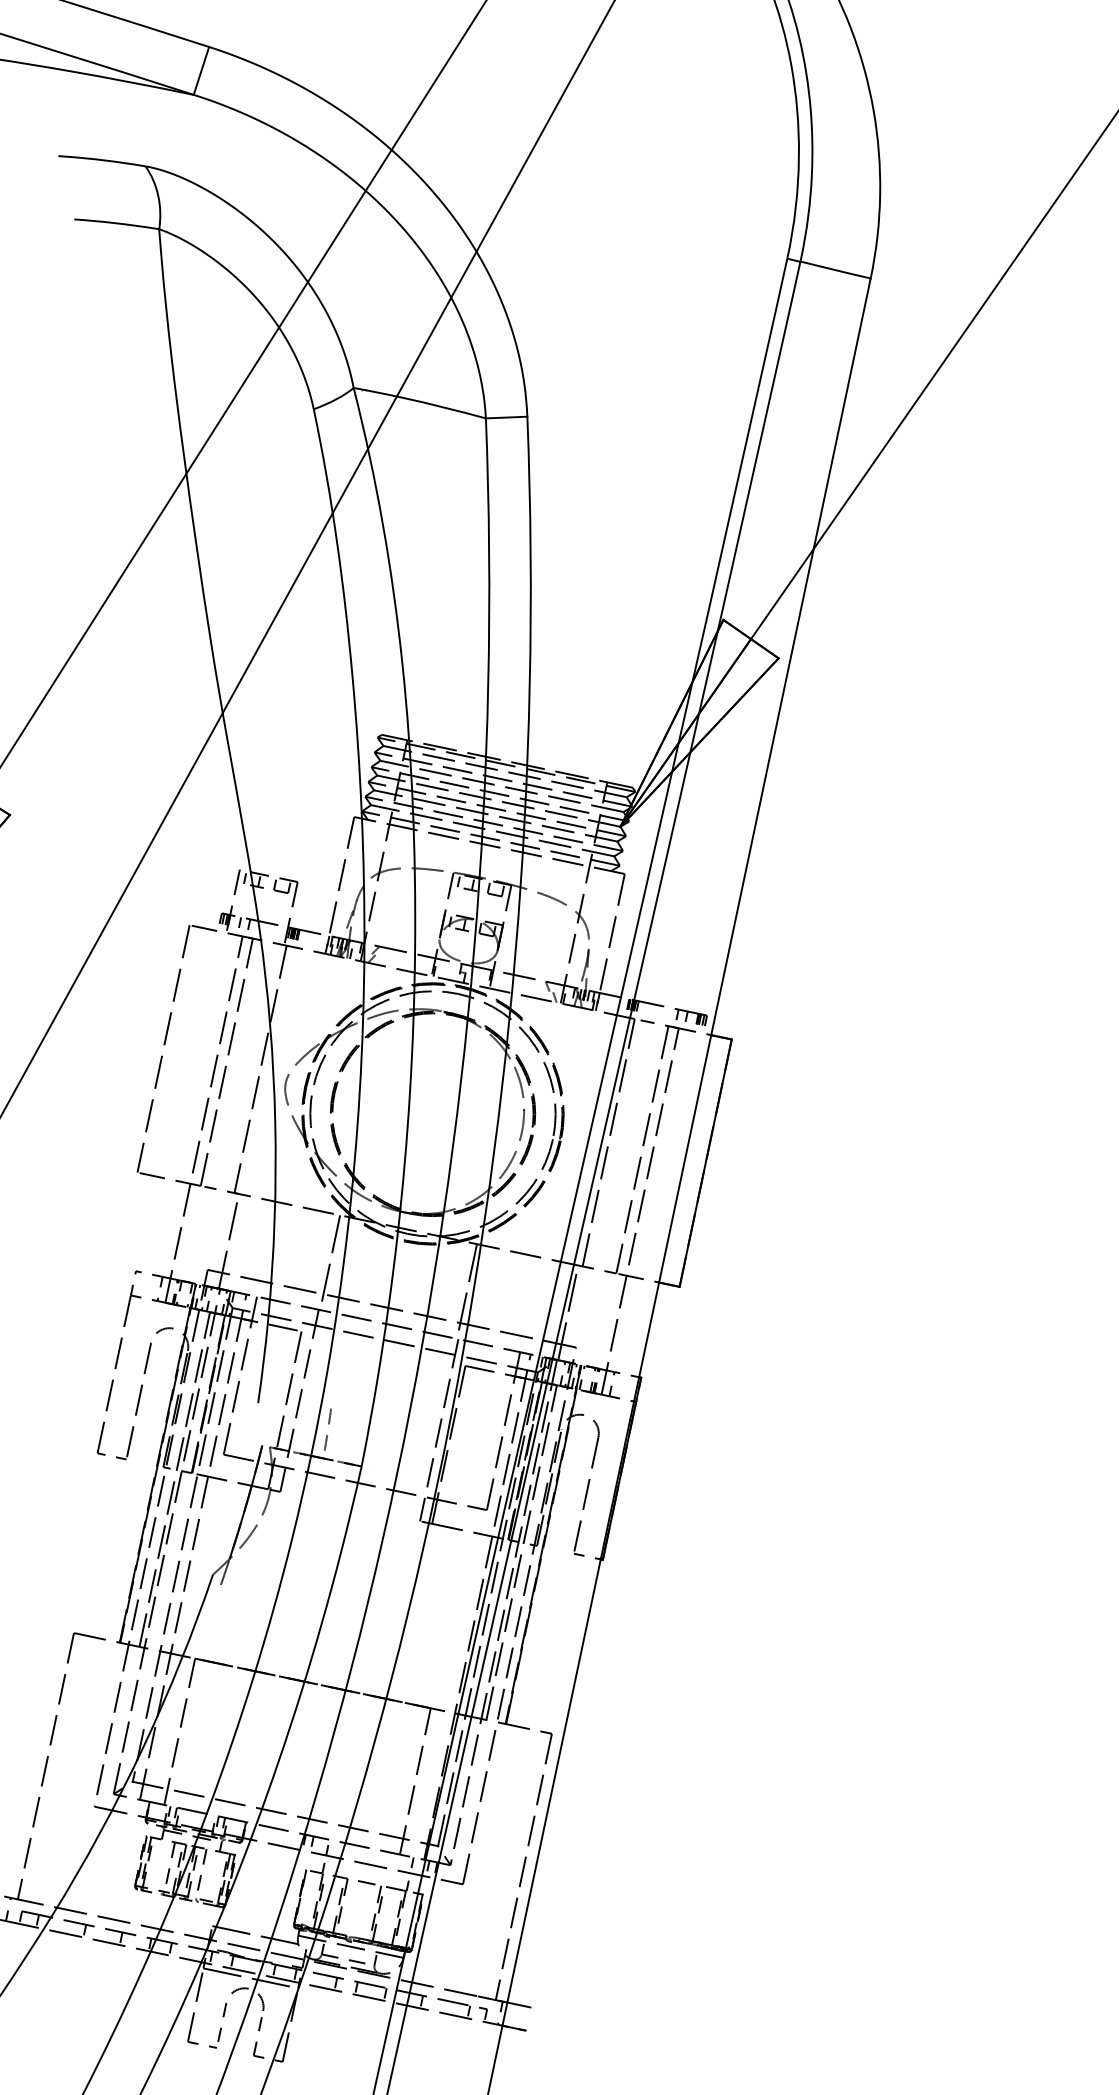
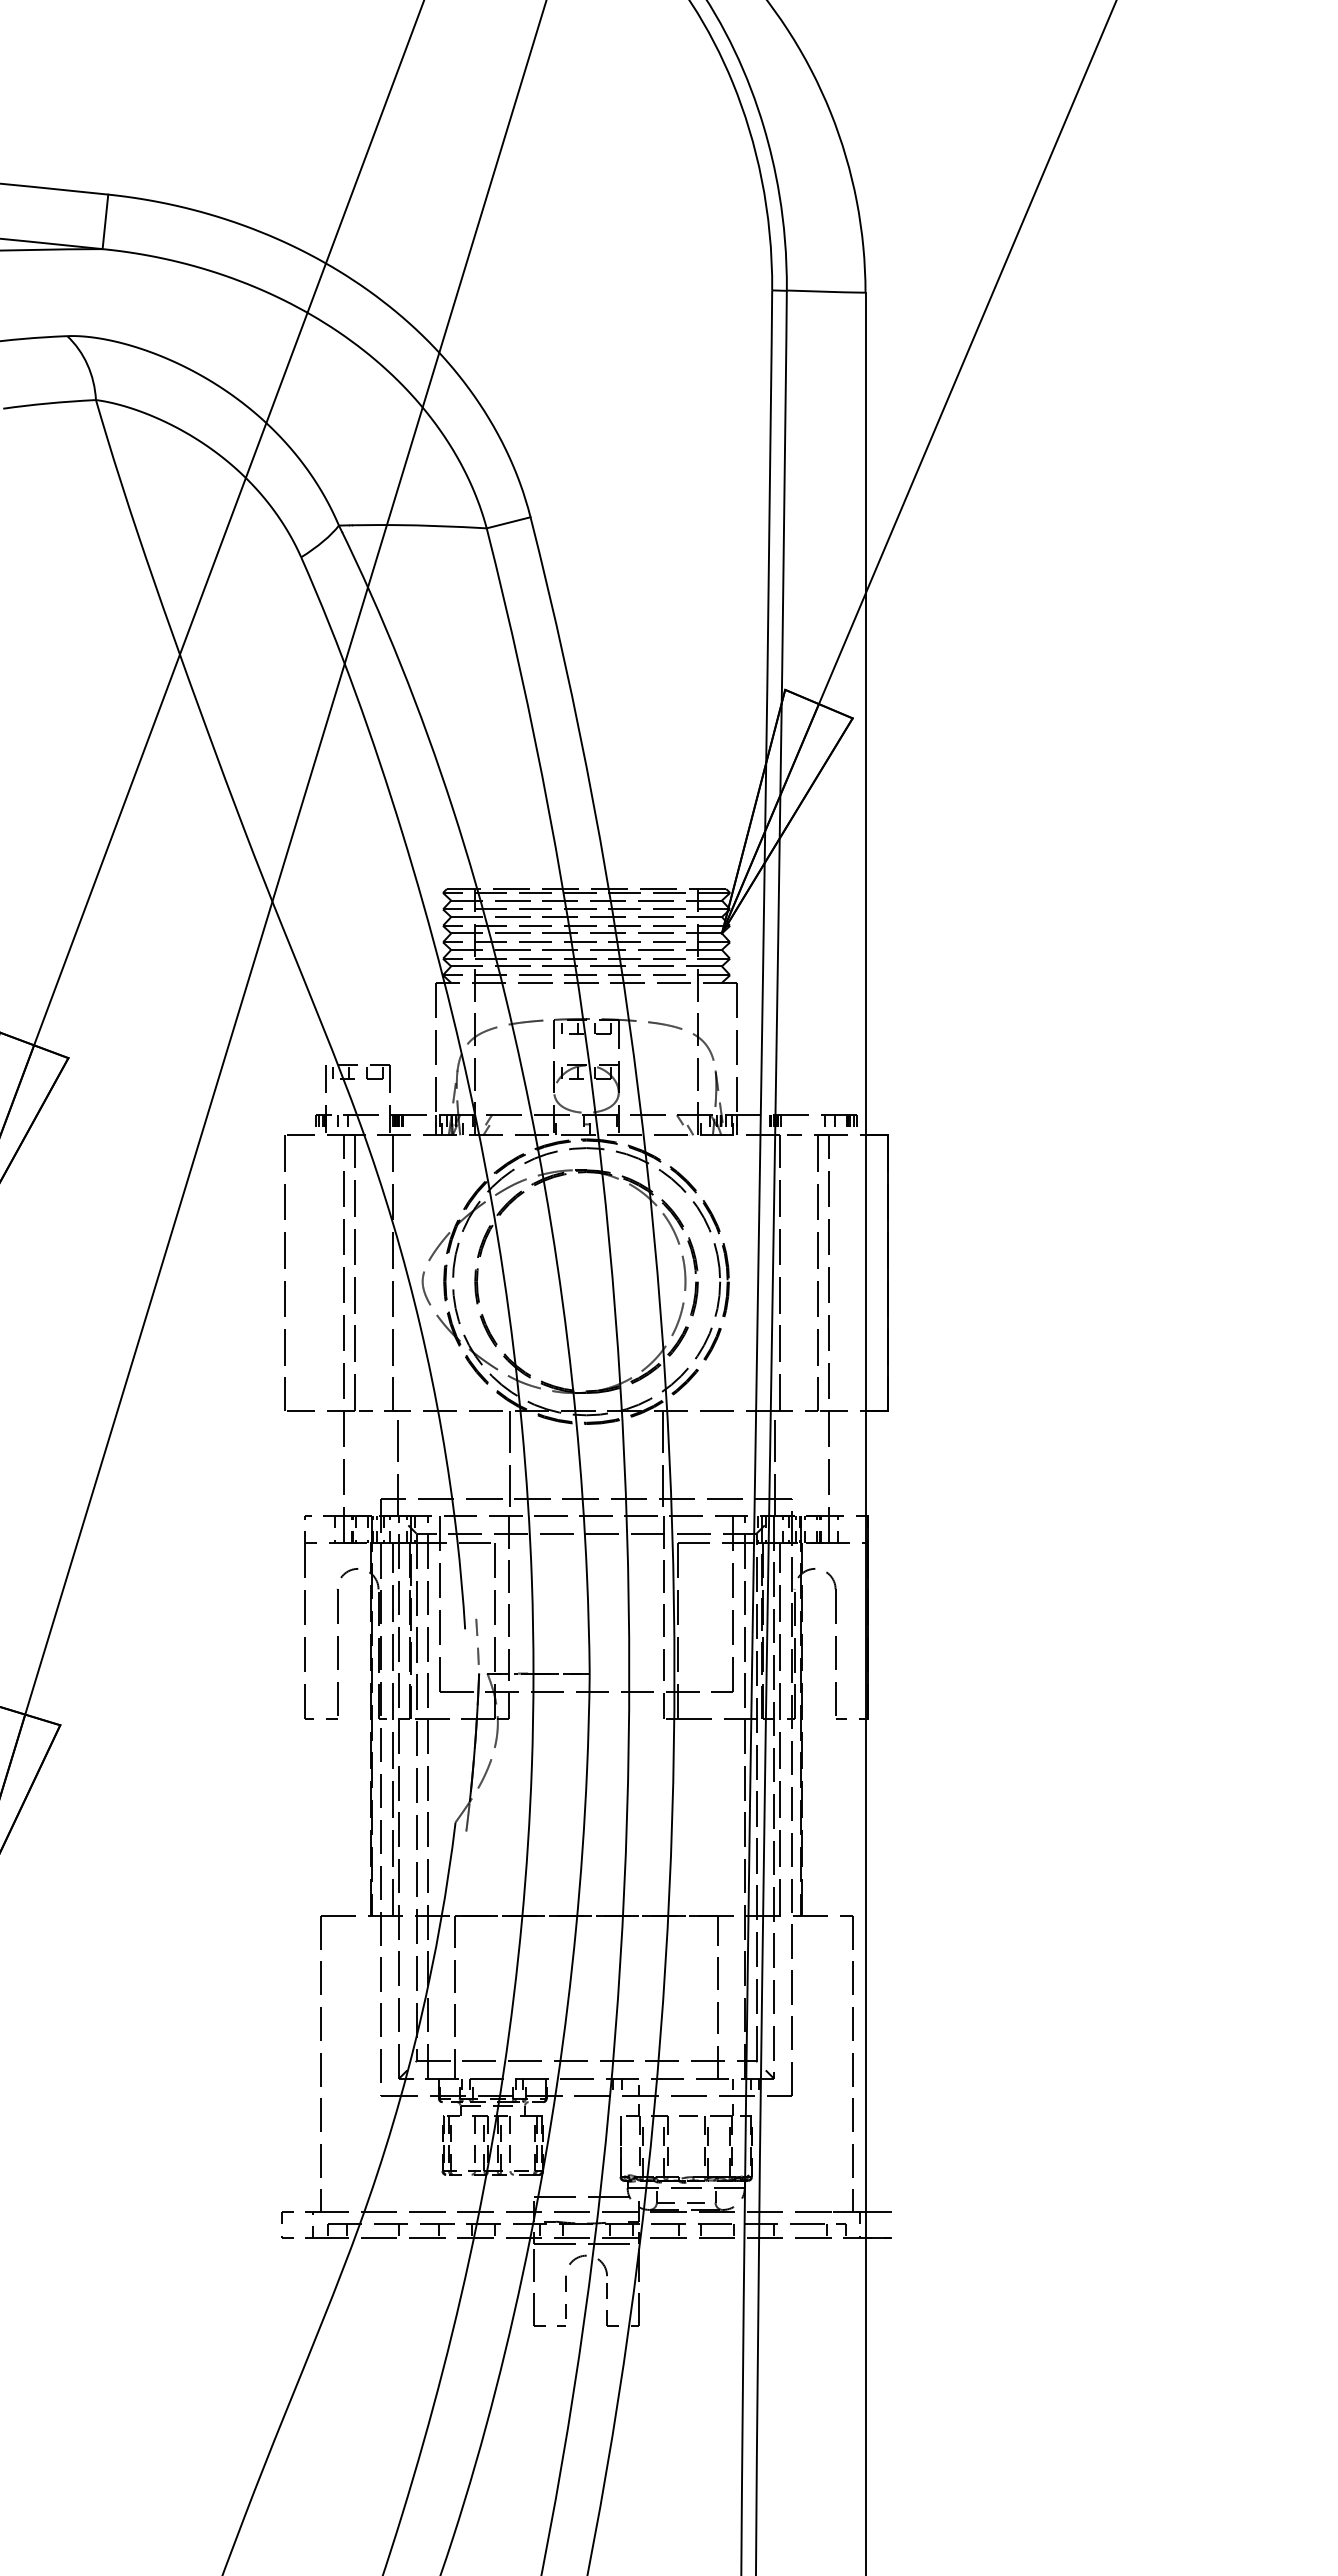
curve: (329, 1423) -> (477, 1635), moved

